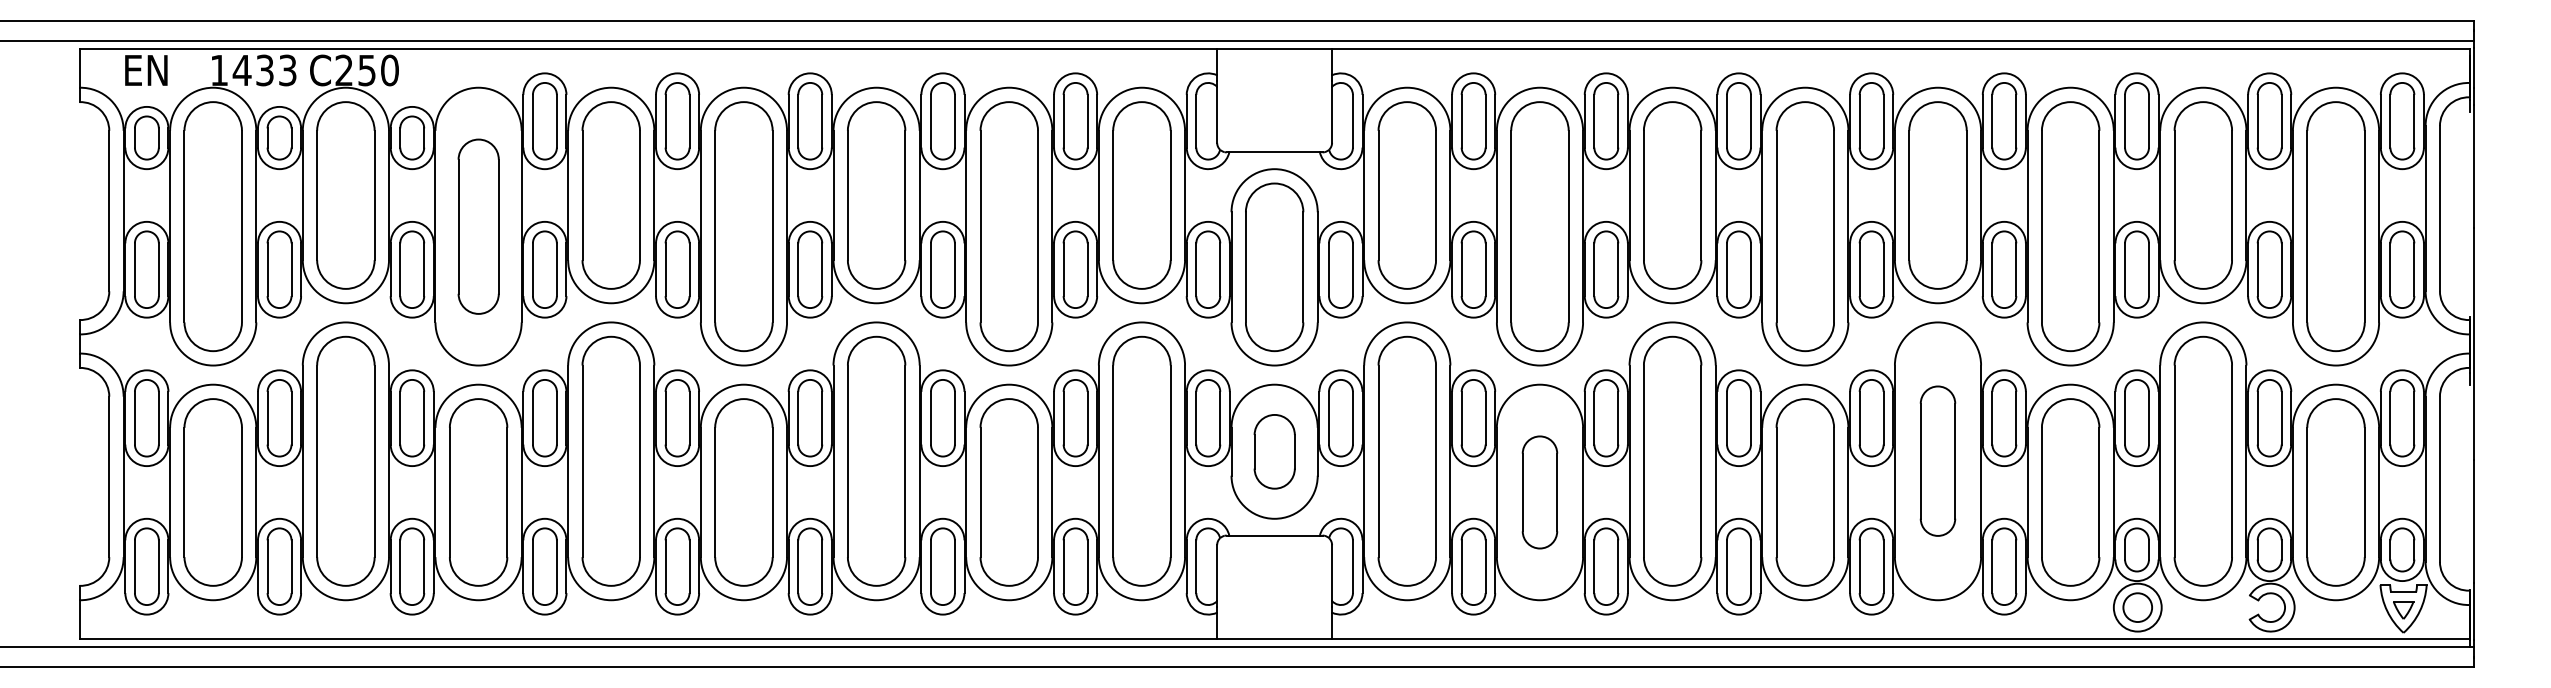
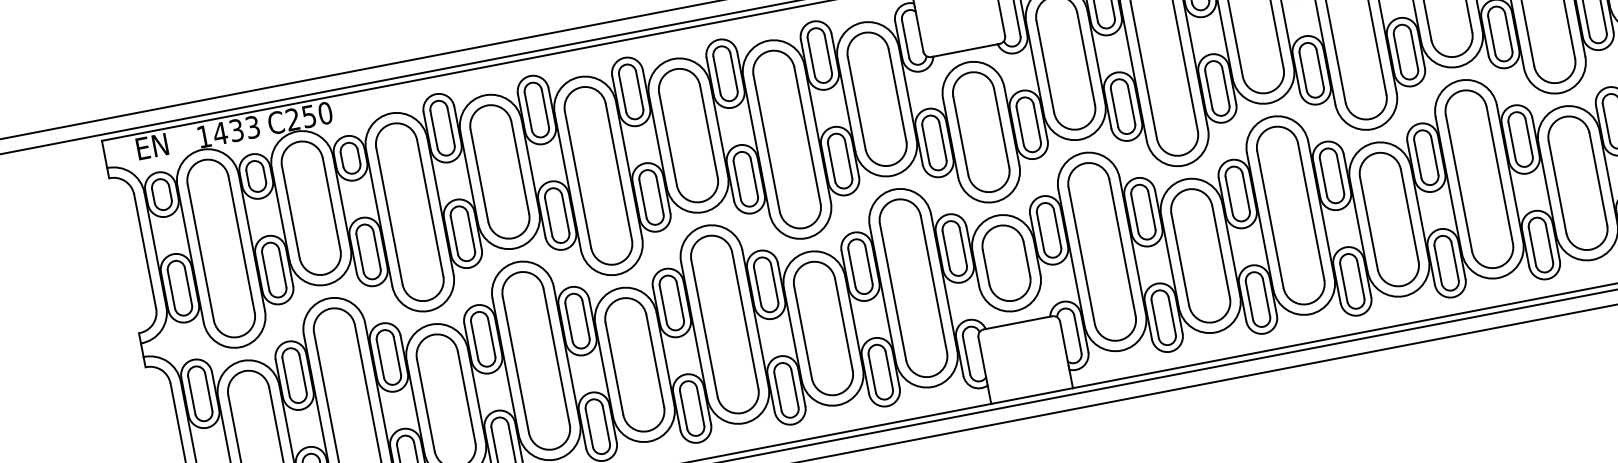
part: (478, 226) -> (409, 212), size x1.43
part: (1274, 451) -> (1006, 263), size x1.43
part: (1937, 460) -> (1478, 178), size x1.67
part: (1539, 492) -> (1200, 255), size x1.67

